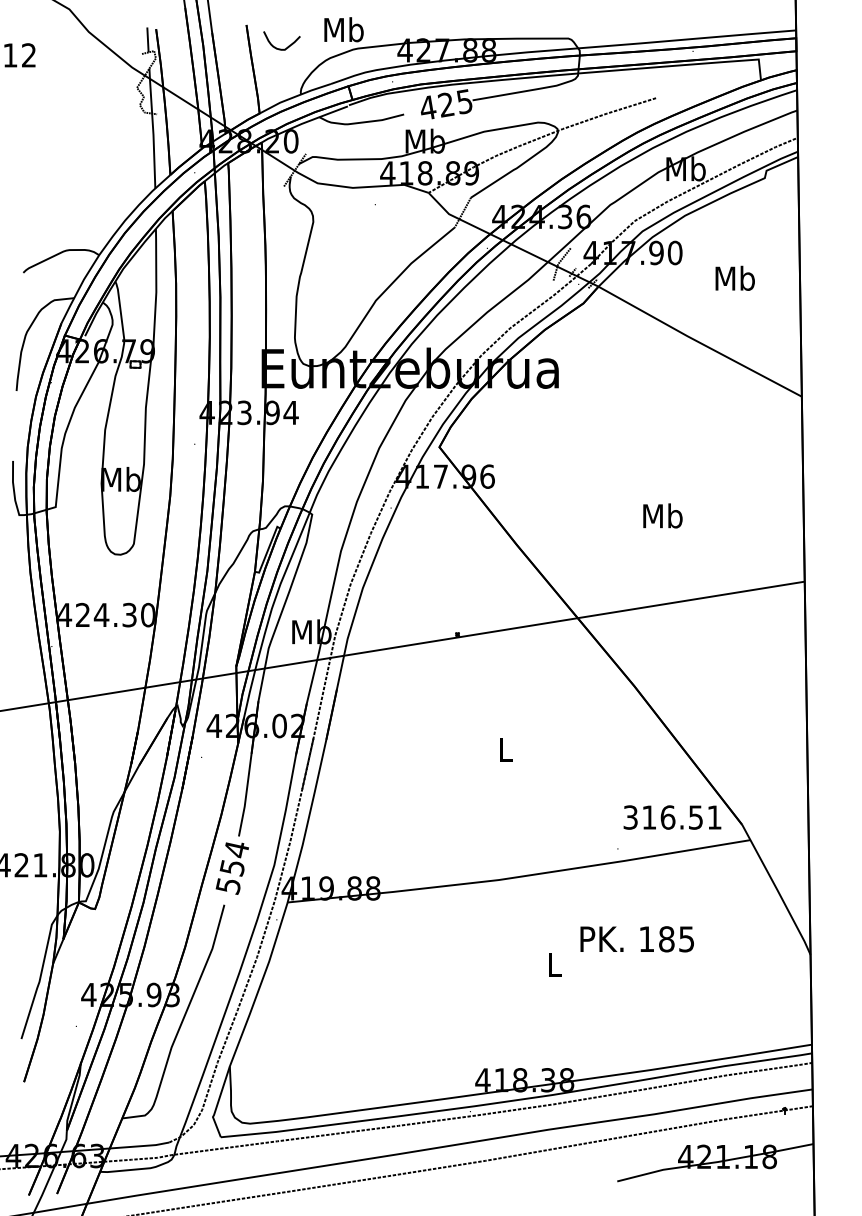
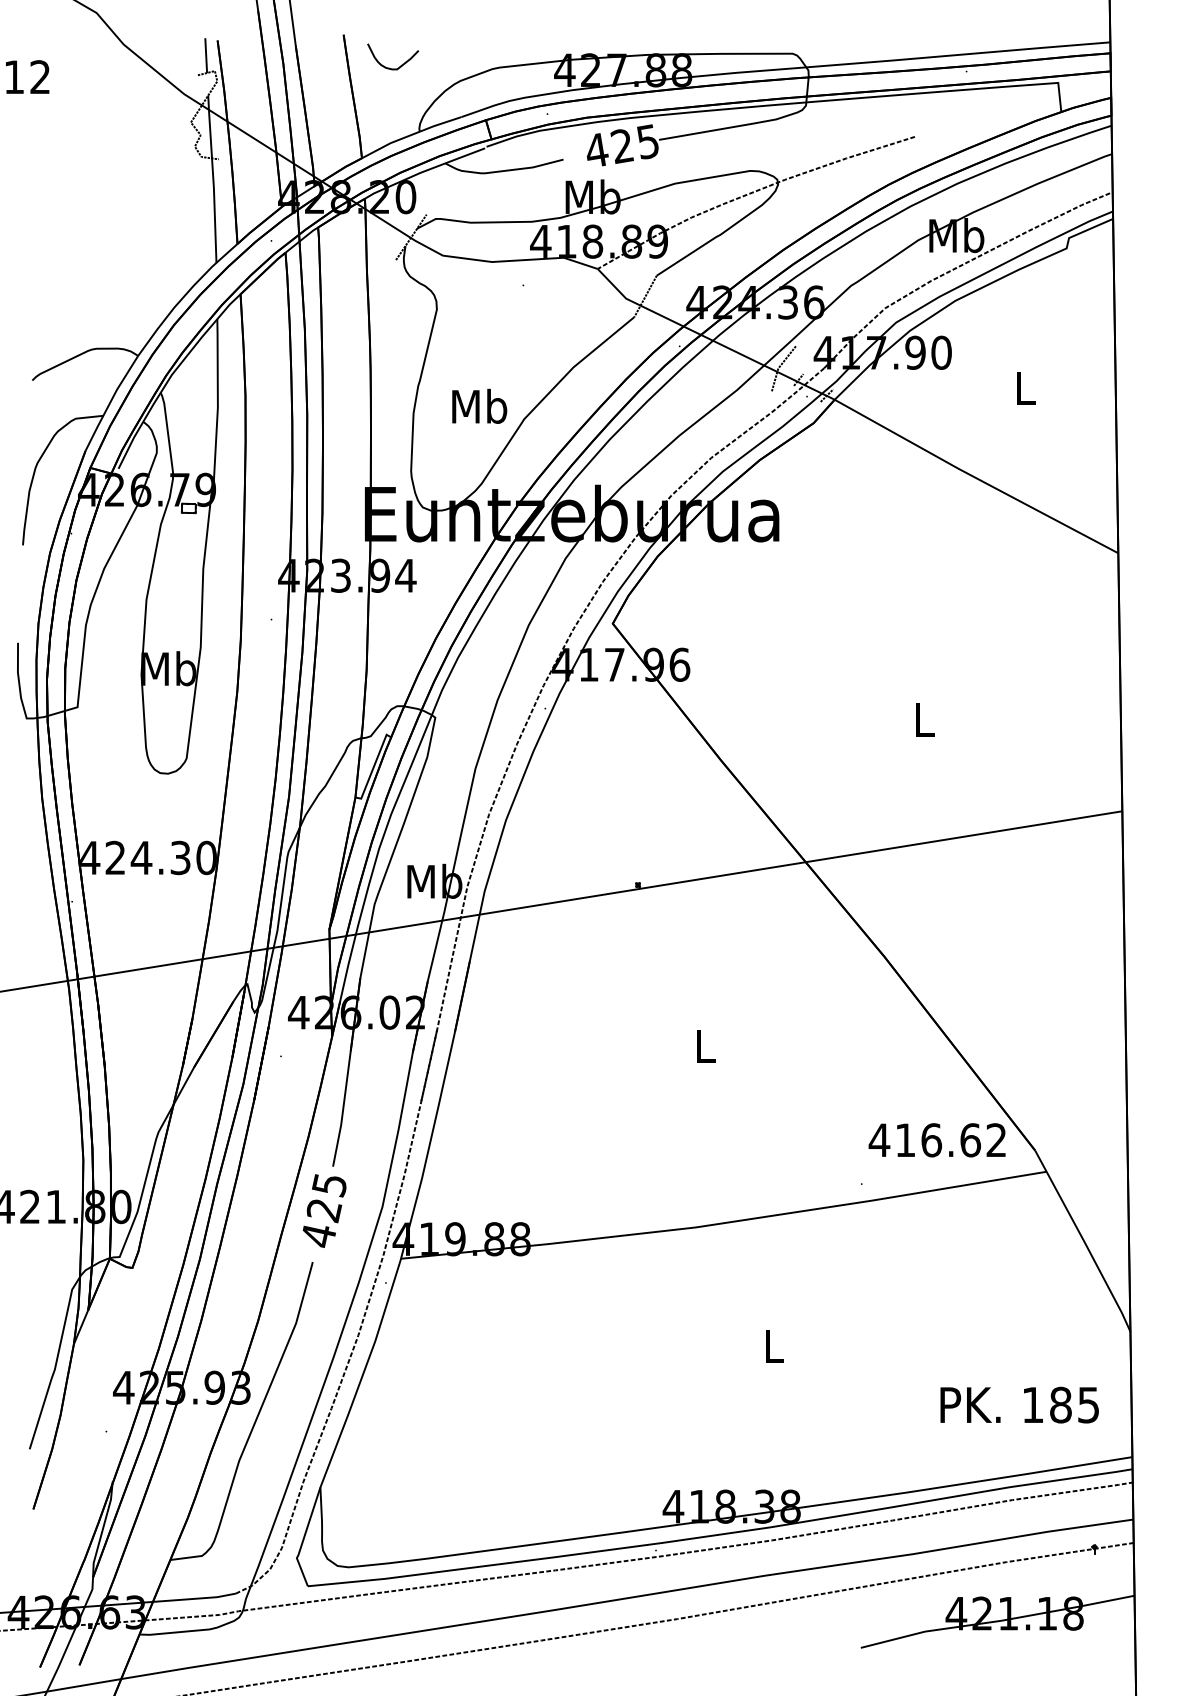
text: (343, 29) -> (479, 405), moved
text: (735, 277) -> (1025, 387), Mb -> L
text: (662, 515) -> (924, 719), Mb -> L
text: (671, 817) -> (936, 1140), 316.51 -> 416.62
text: (232, 868) -> (323, 1211), 554 -> 425
text: (637, 938) -> (1019, 1404), moved

